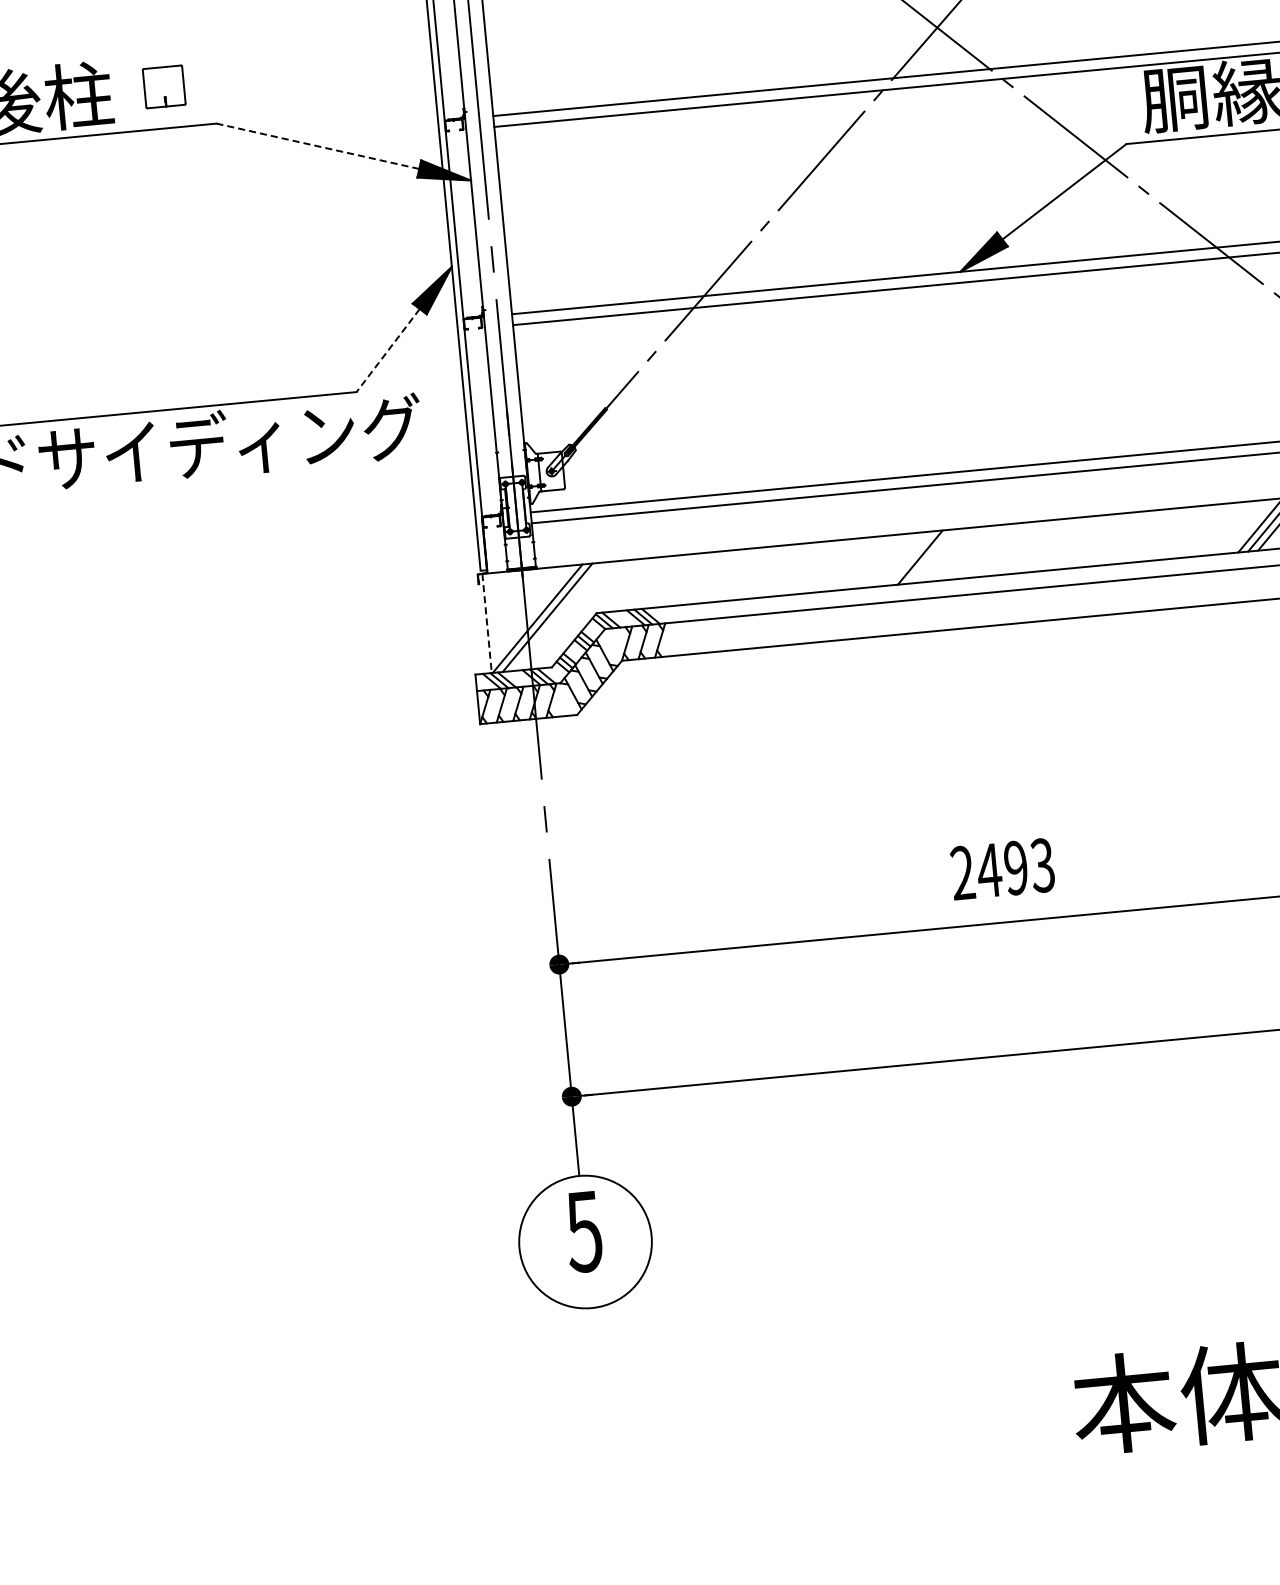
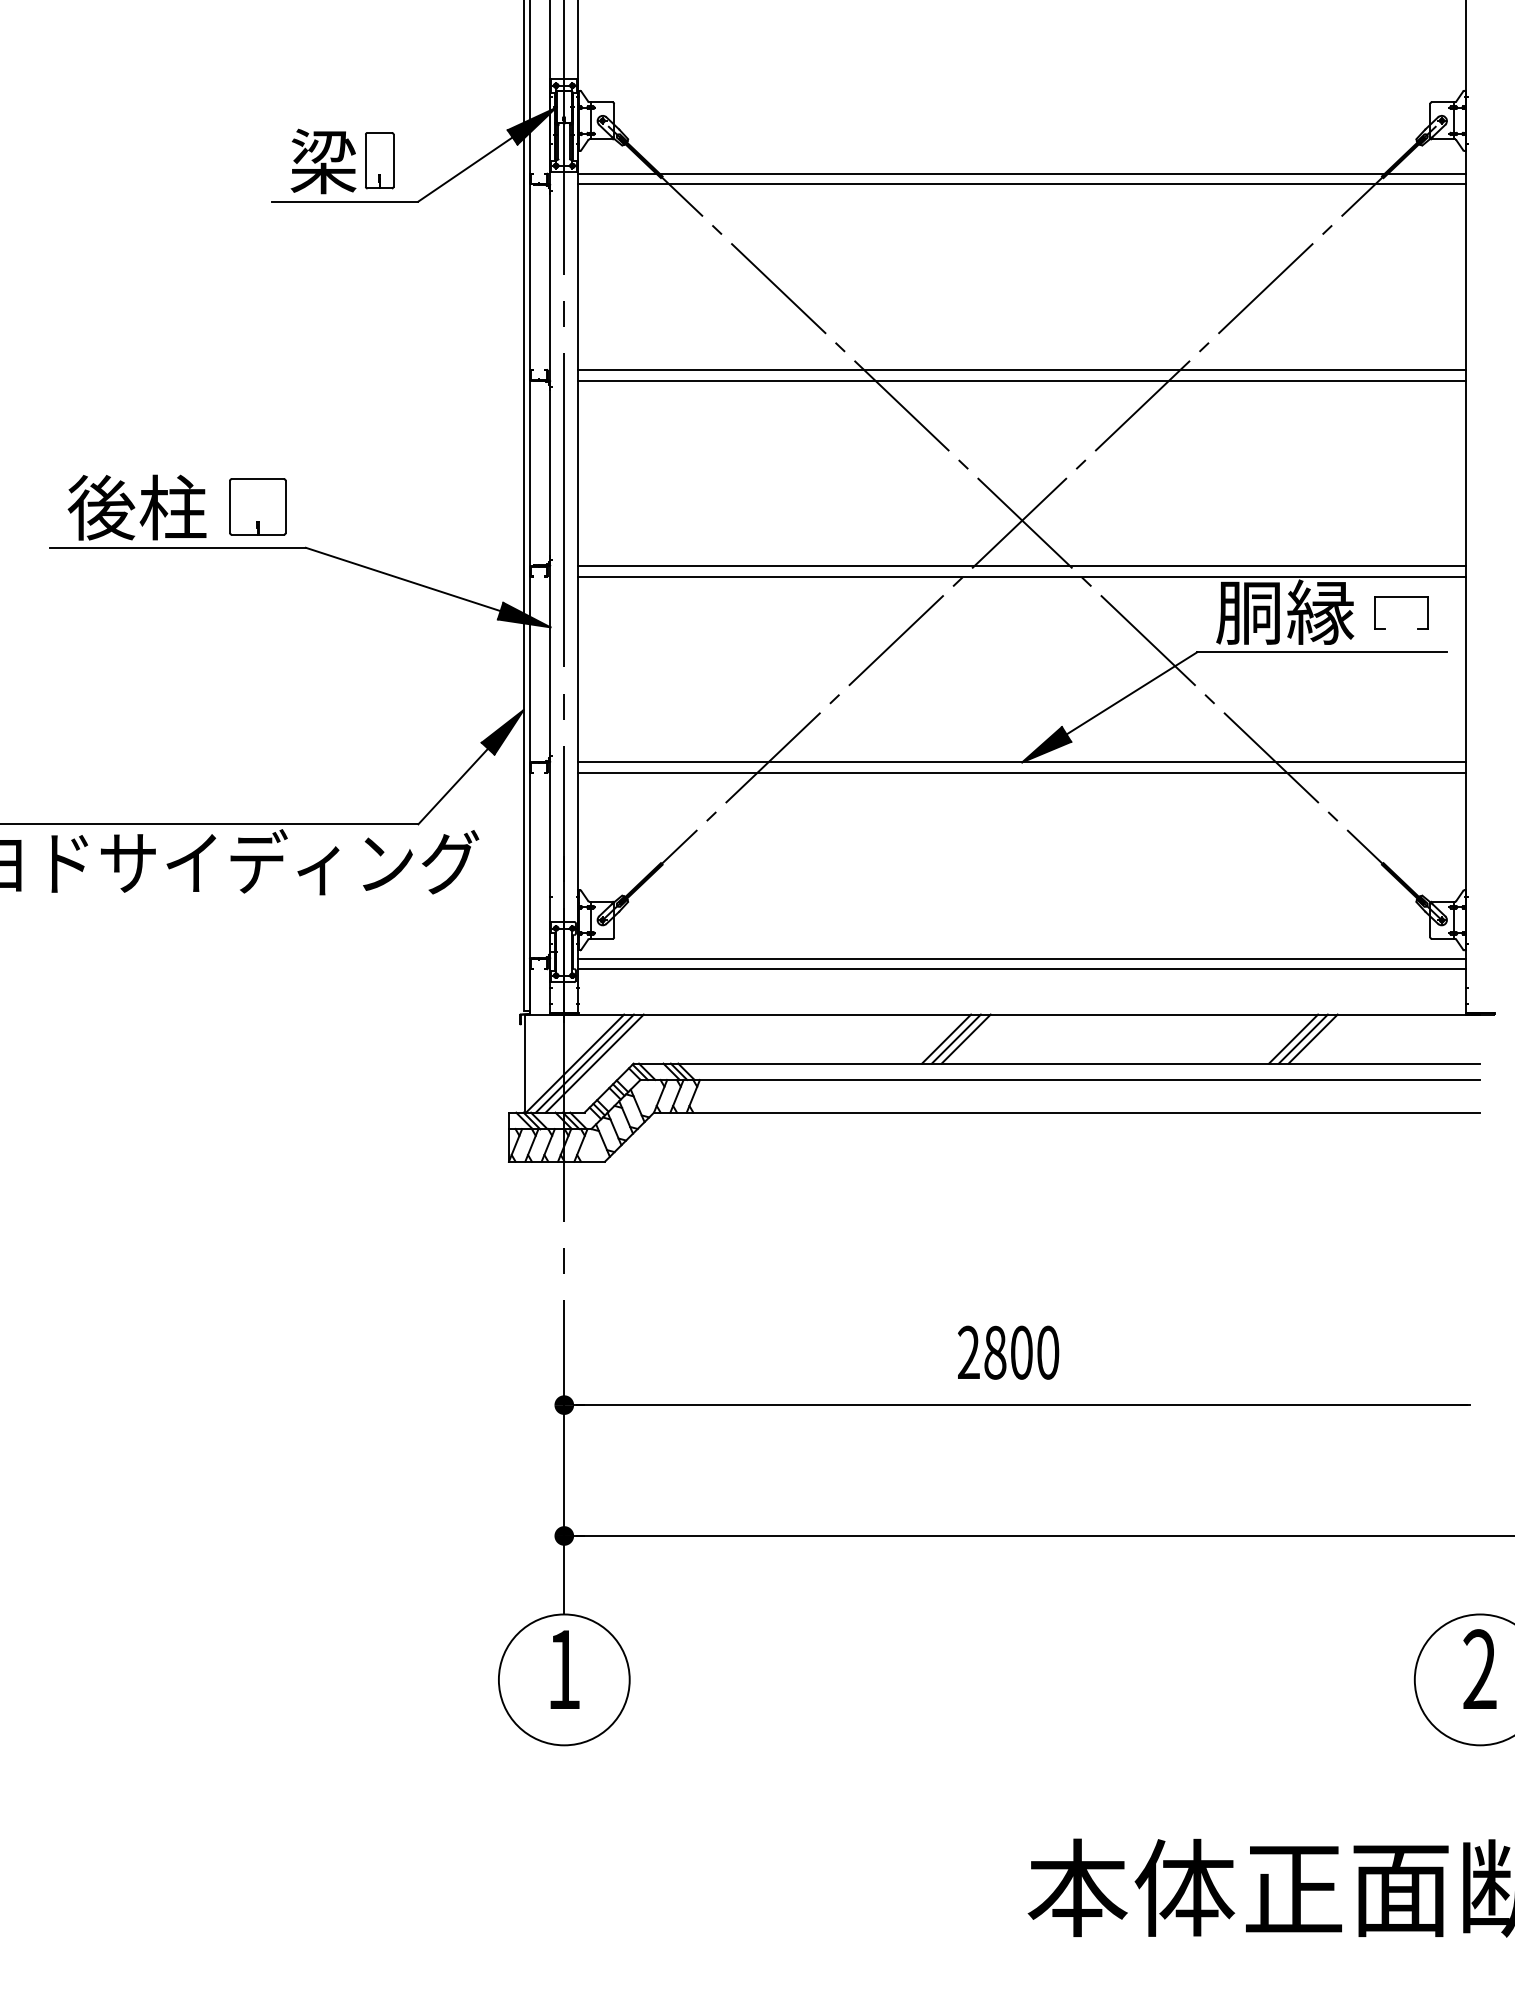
part: (163, 86) -> (257, 506), size x1.43
line: (317, 146) -> (402, 579), dashed -> solid
line: (387, 350) -> (452, 786), dashed -> solid
line: (929, 556) -> (965, 1038), added
line: (910, 557) -> (946, 1038), added
line: (557, 616) -> (594, 1063), added
line: (487, 624) -> (525, 1064), dashed -> solid
text: (1015, 867) -> (1021, 1352), 2493 -> 2800
text: (583, 1232) -> (563, 1670), 5 -> 1

